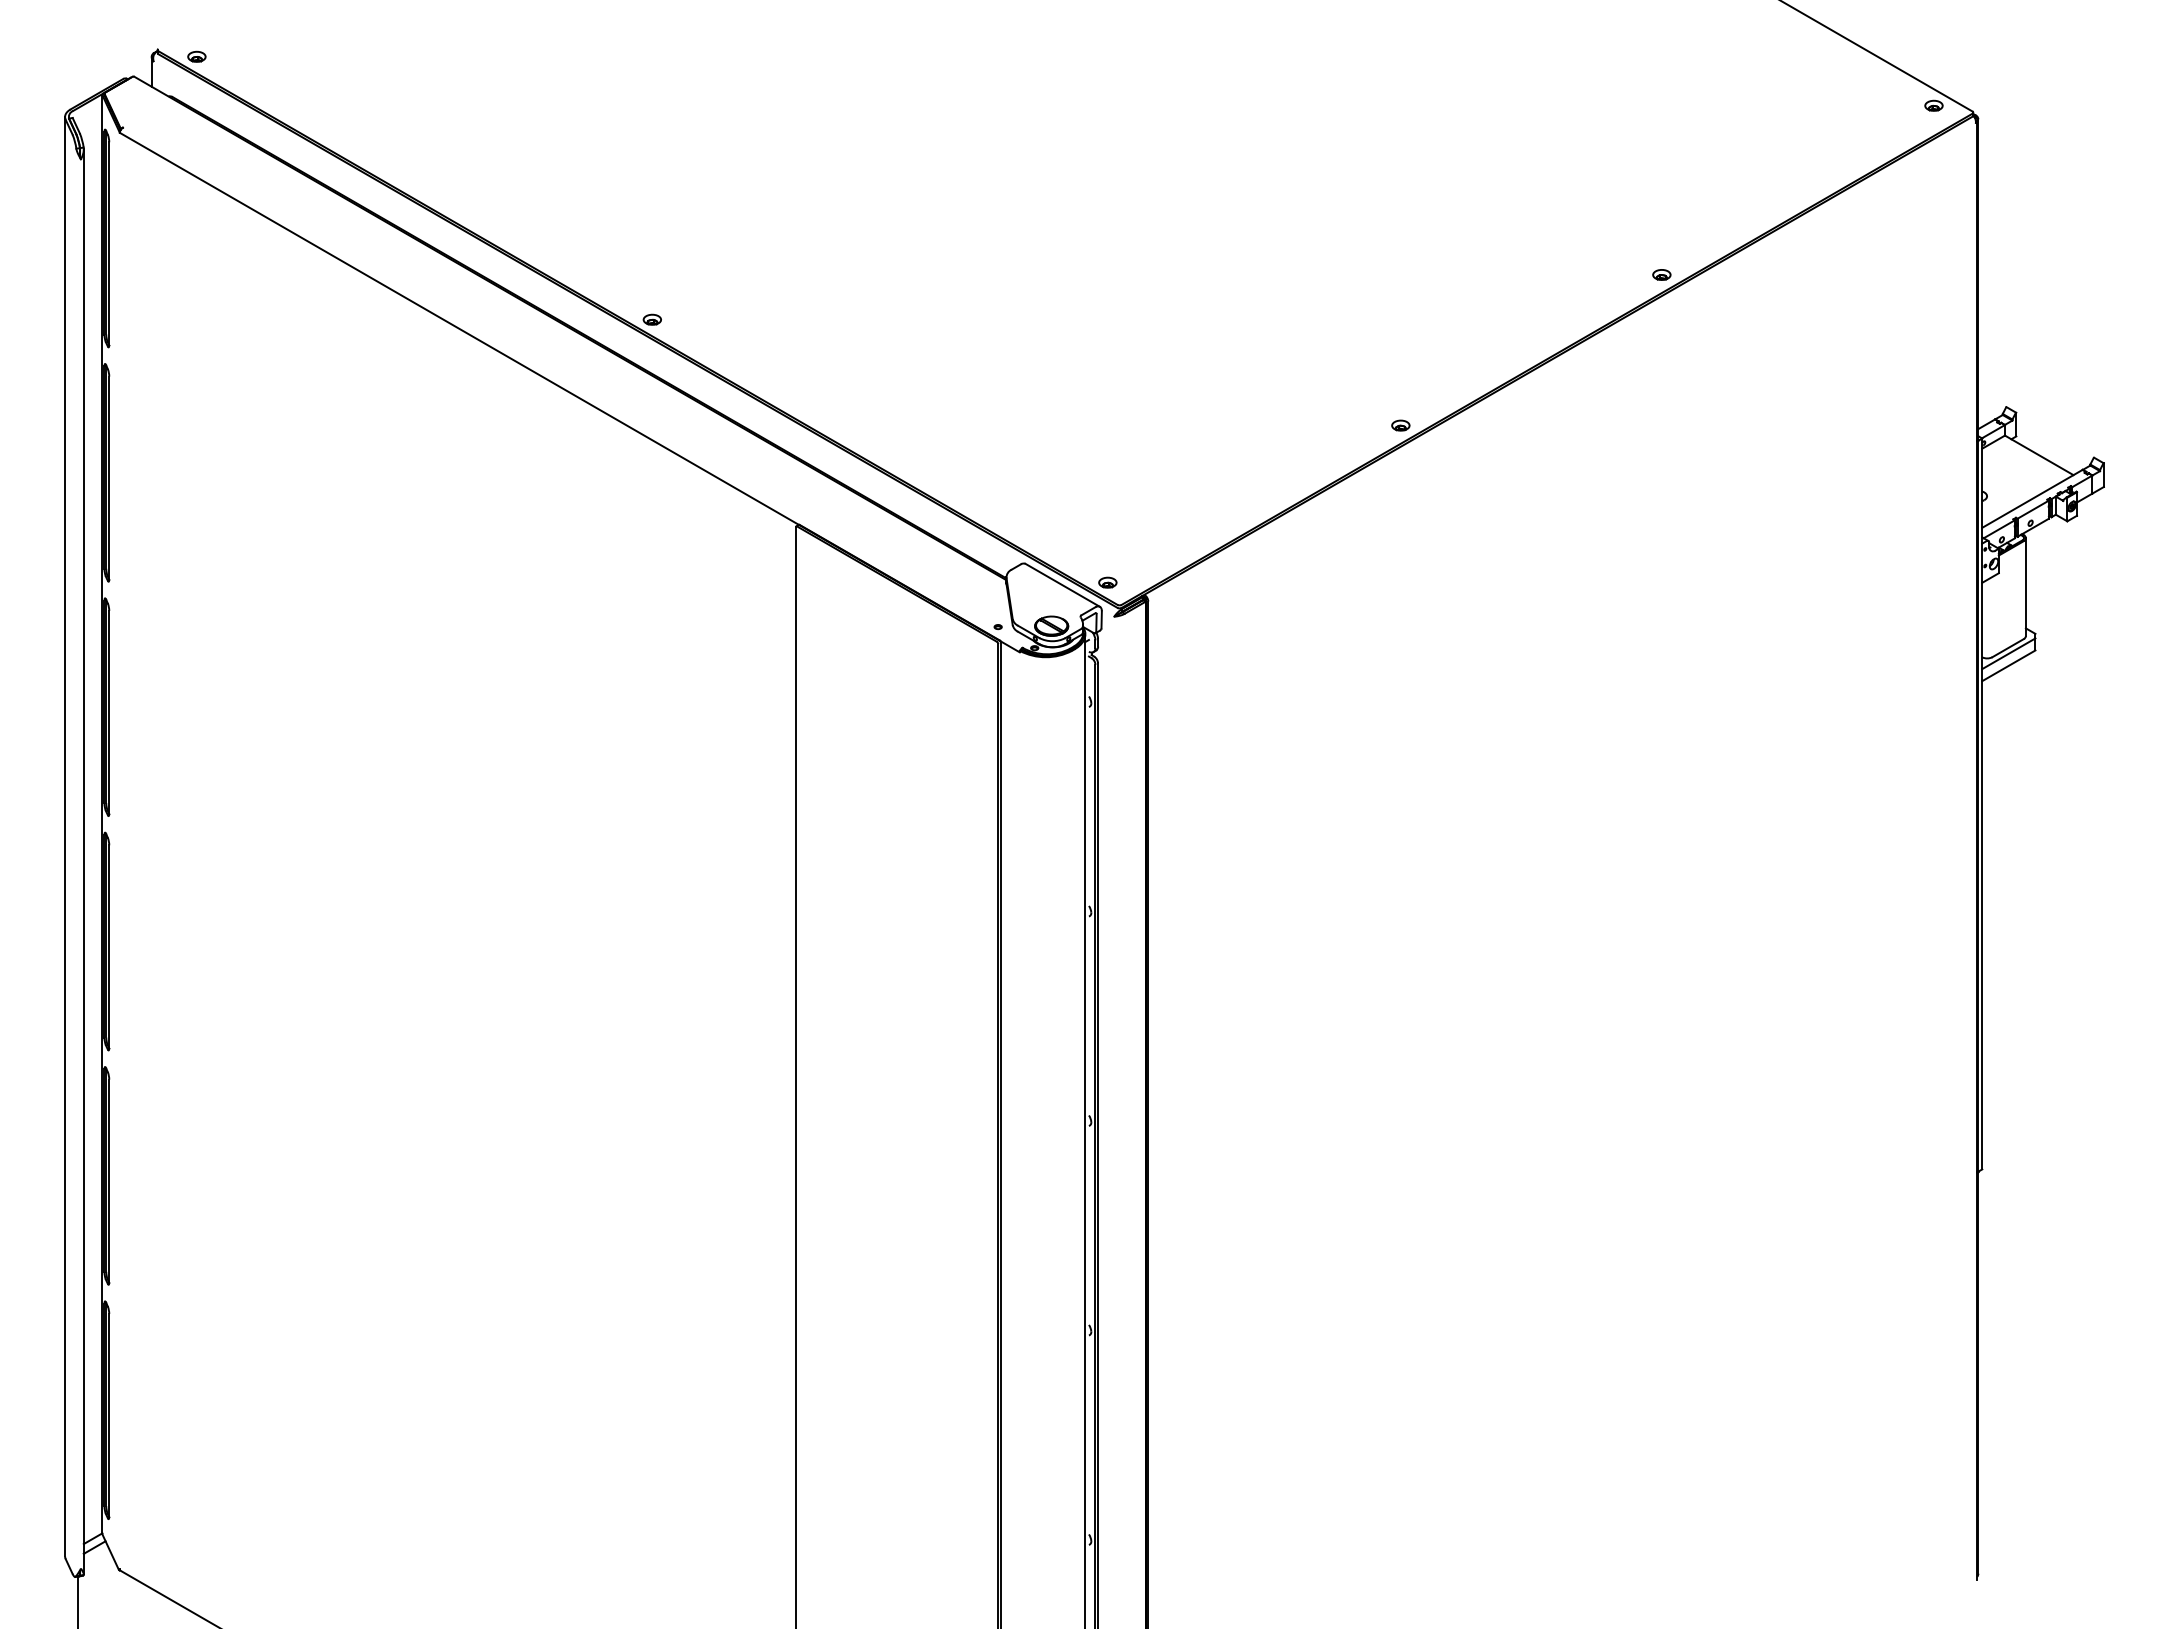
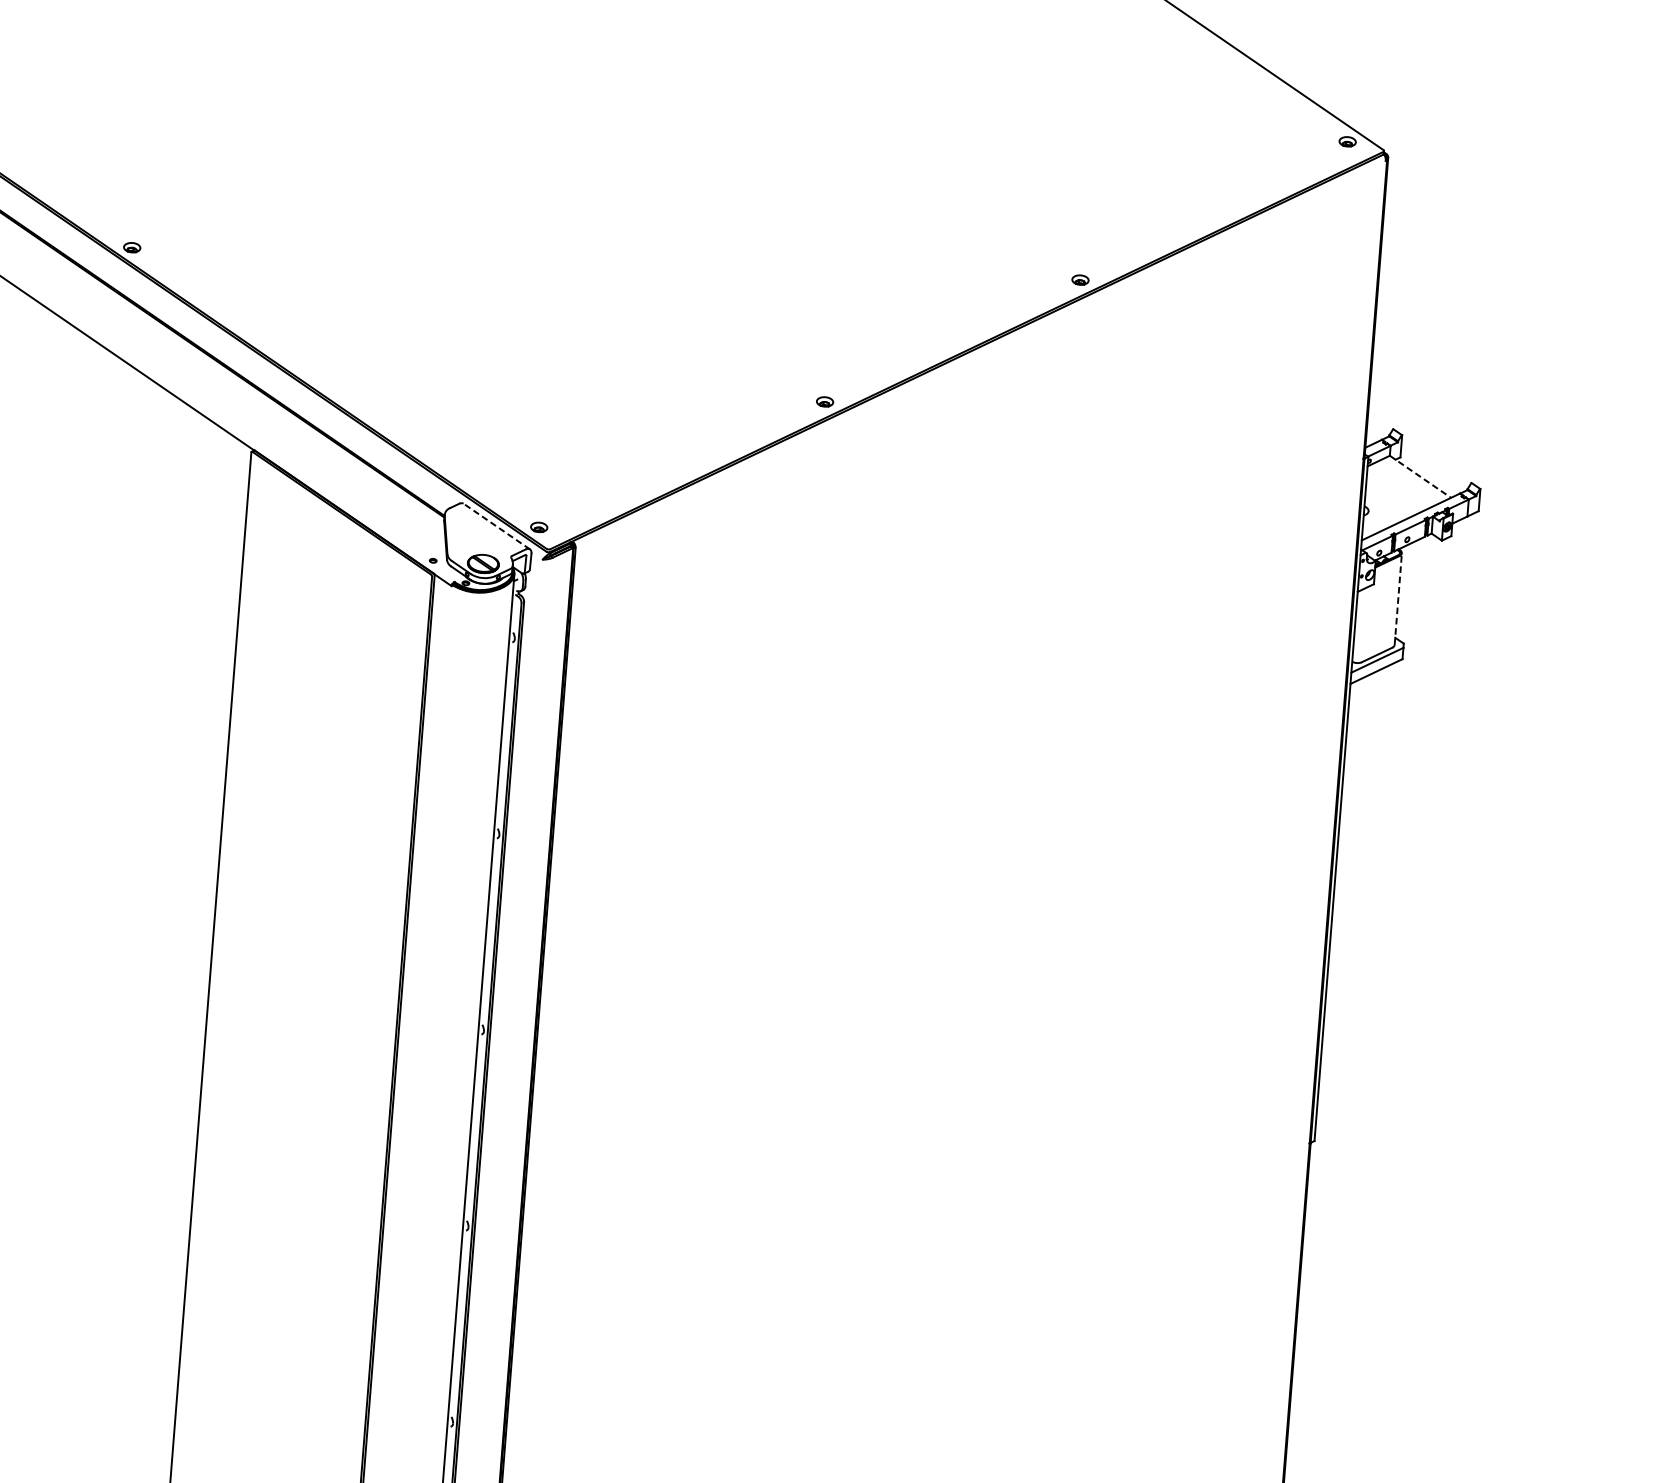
line: (2039, 455) -> (1420, 476), solid -> dashed
line: (1062, 585) -> (496, 526), solid -> dashed
line: (2025, 587) -> (1397, 599), solid -> dashed

